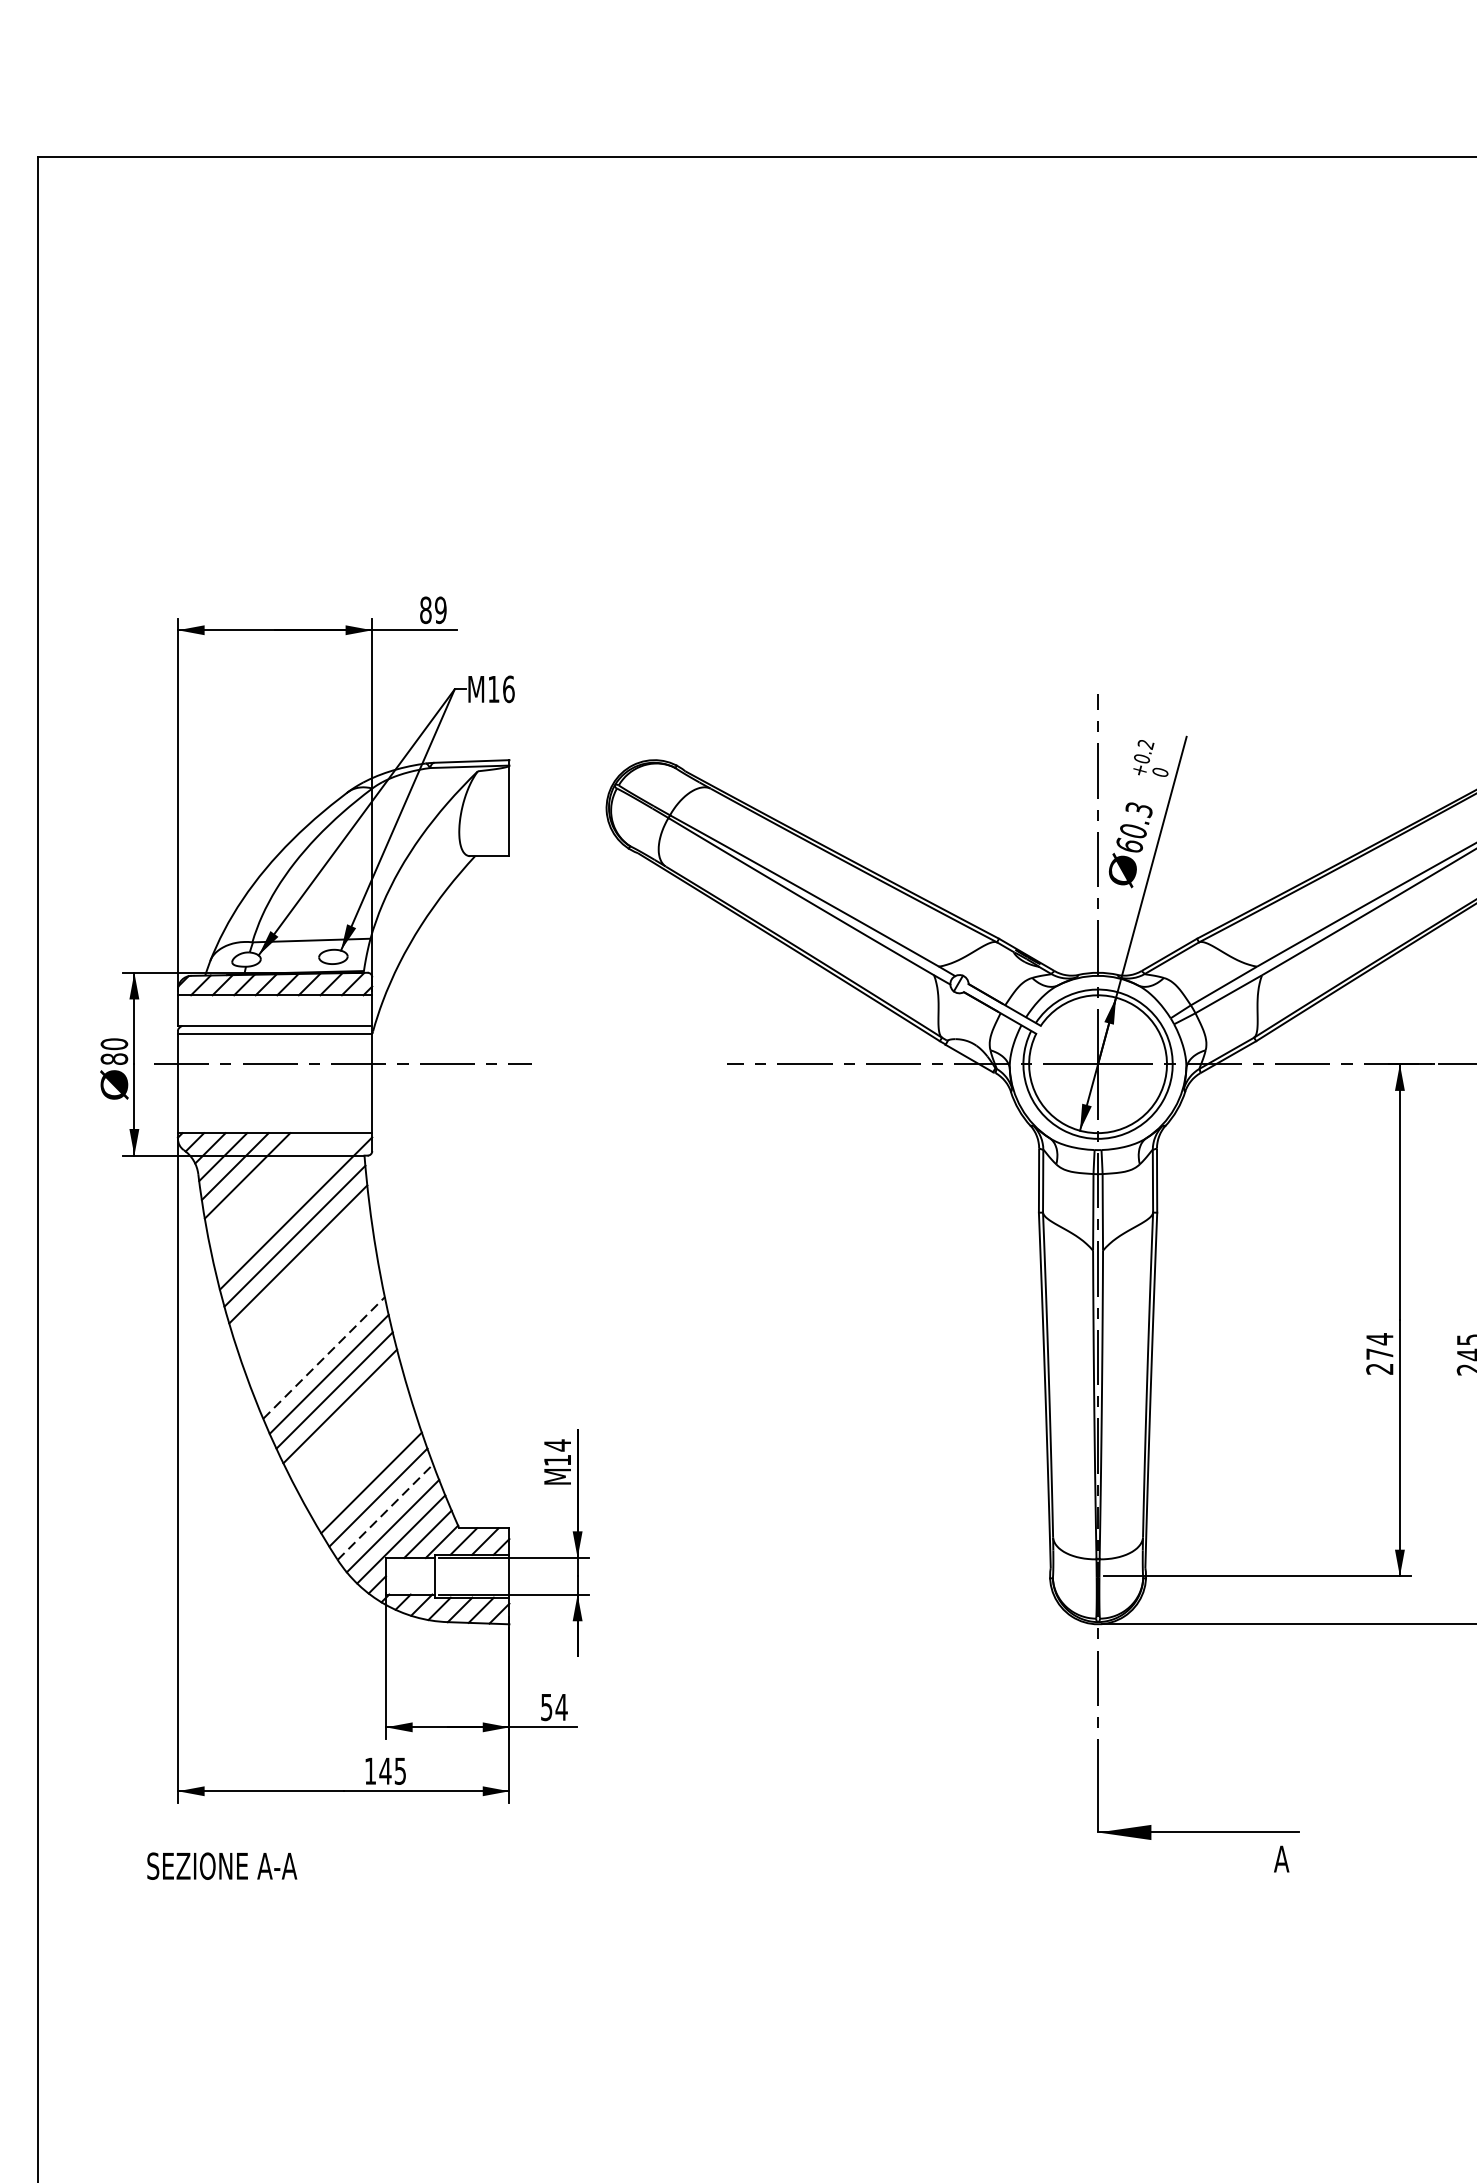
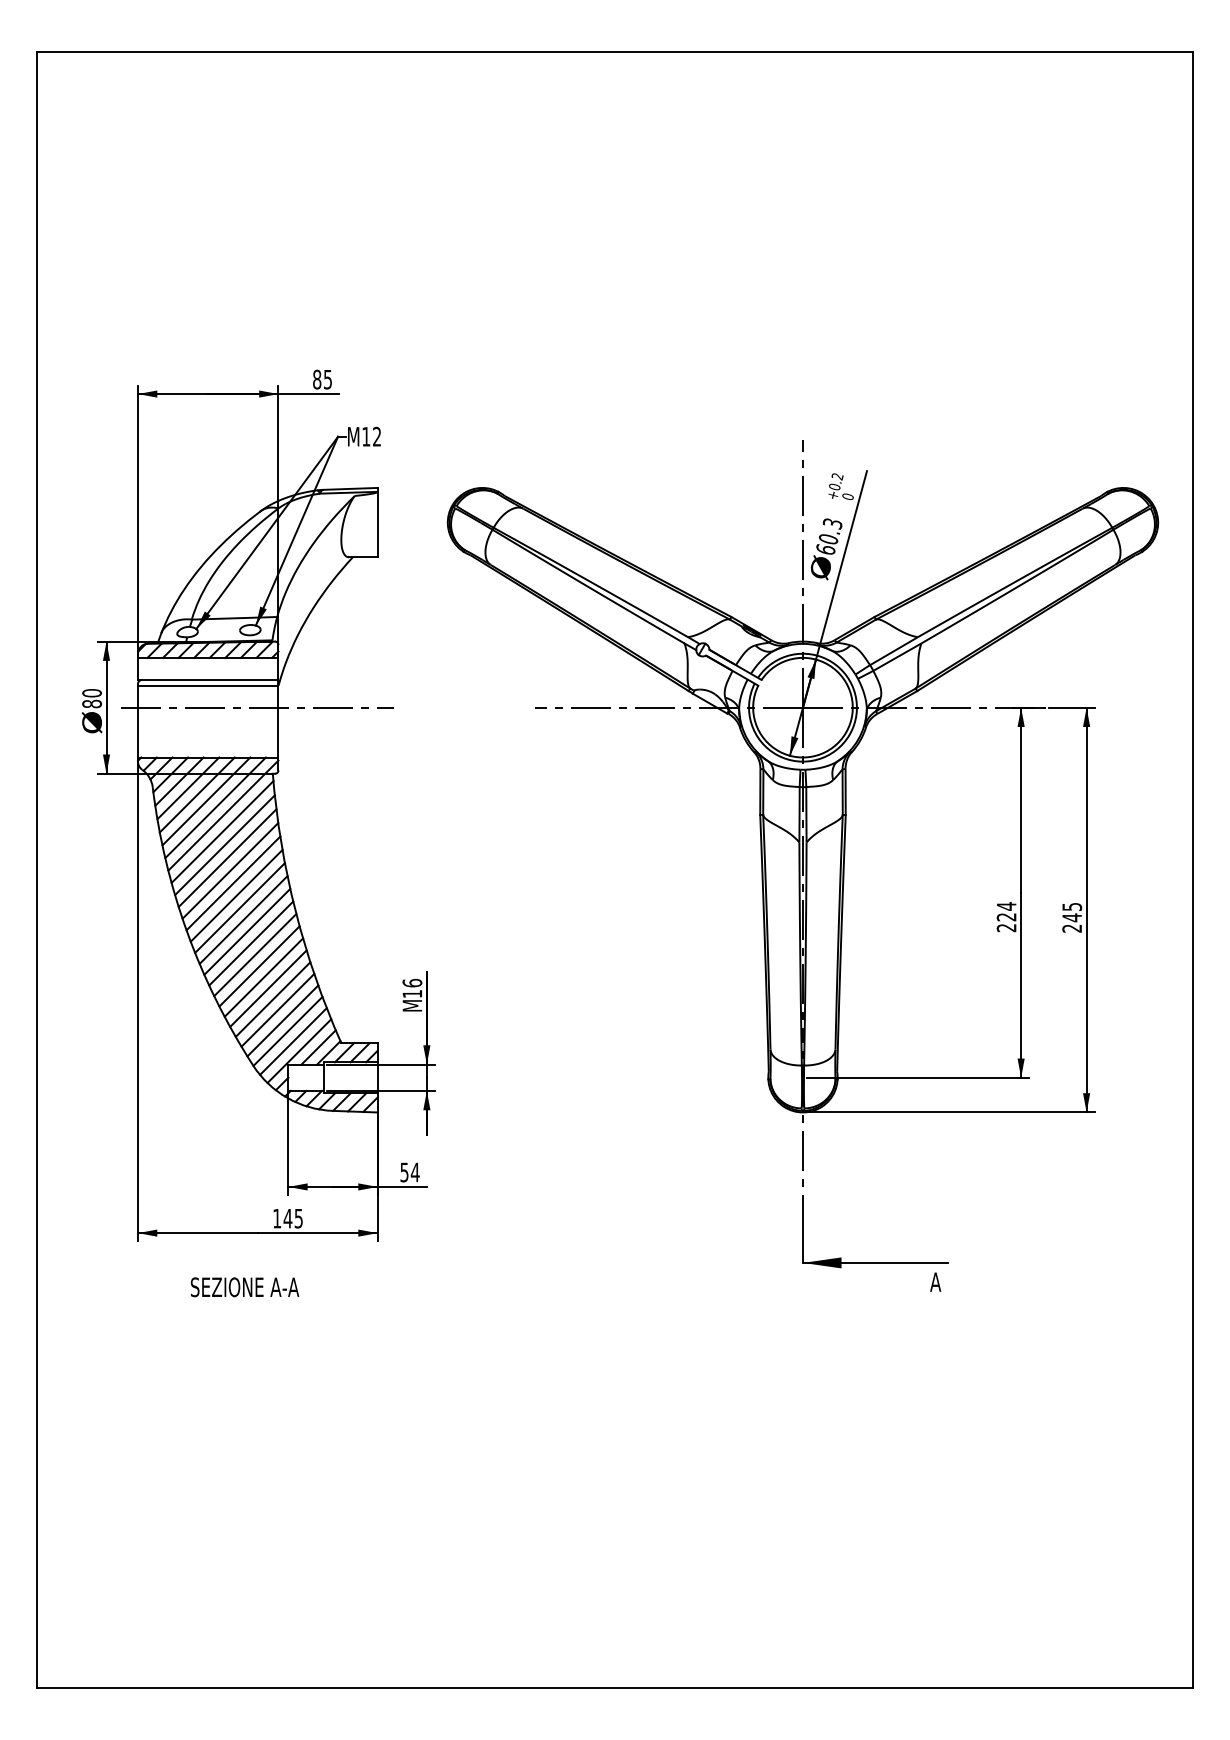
text: (440, 610) -> (327, 379), 89 -> 85
text: (509, 688) -> (377, 436), M16 -> M12
line: (258, 1184) -> (196, 794), added
line: (272, 1194) -> (206, 801), added
line: (285, 1202) -> (215, 807), added
line: (301, 1272) -> (227, 858), added
line: (305, 1289) -> (230, 870), added
line: (310, 1307) -> (233, 883), added
line: (314, 1324) -> (236, 895), added
line: (318, 1340) -> (239, 907), added
text: (1379, 1354) -> (1006, 917), 274 -> 224
line: (325, 1357) -> (244, 919), dashed -> solid
line: (346, 1422) -> (259, 966), added
line: (351, 1437) -> (263, 977), added
text: (557, 1444) -> (412, 982), 14 -> 16
line: (358, 1452) -> (268, 988), added
line: (364, 1467) -> (272, 999), added
line: (384, 1512) -> (287, 1031), dashed -> solid
text: (222, 1866) -> (245, 1287), moved

